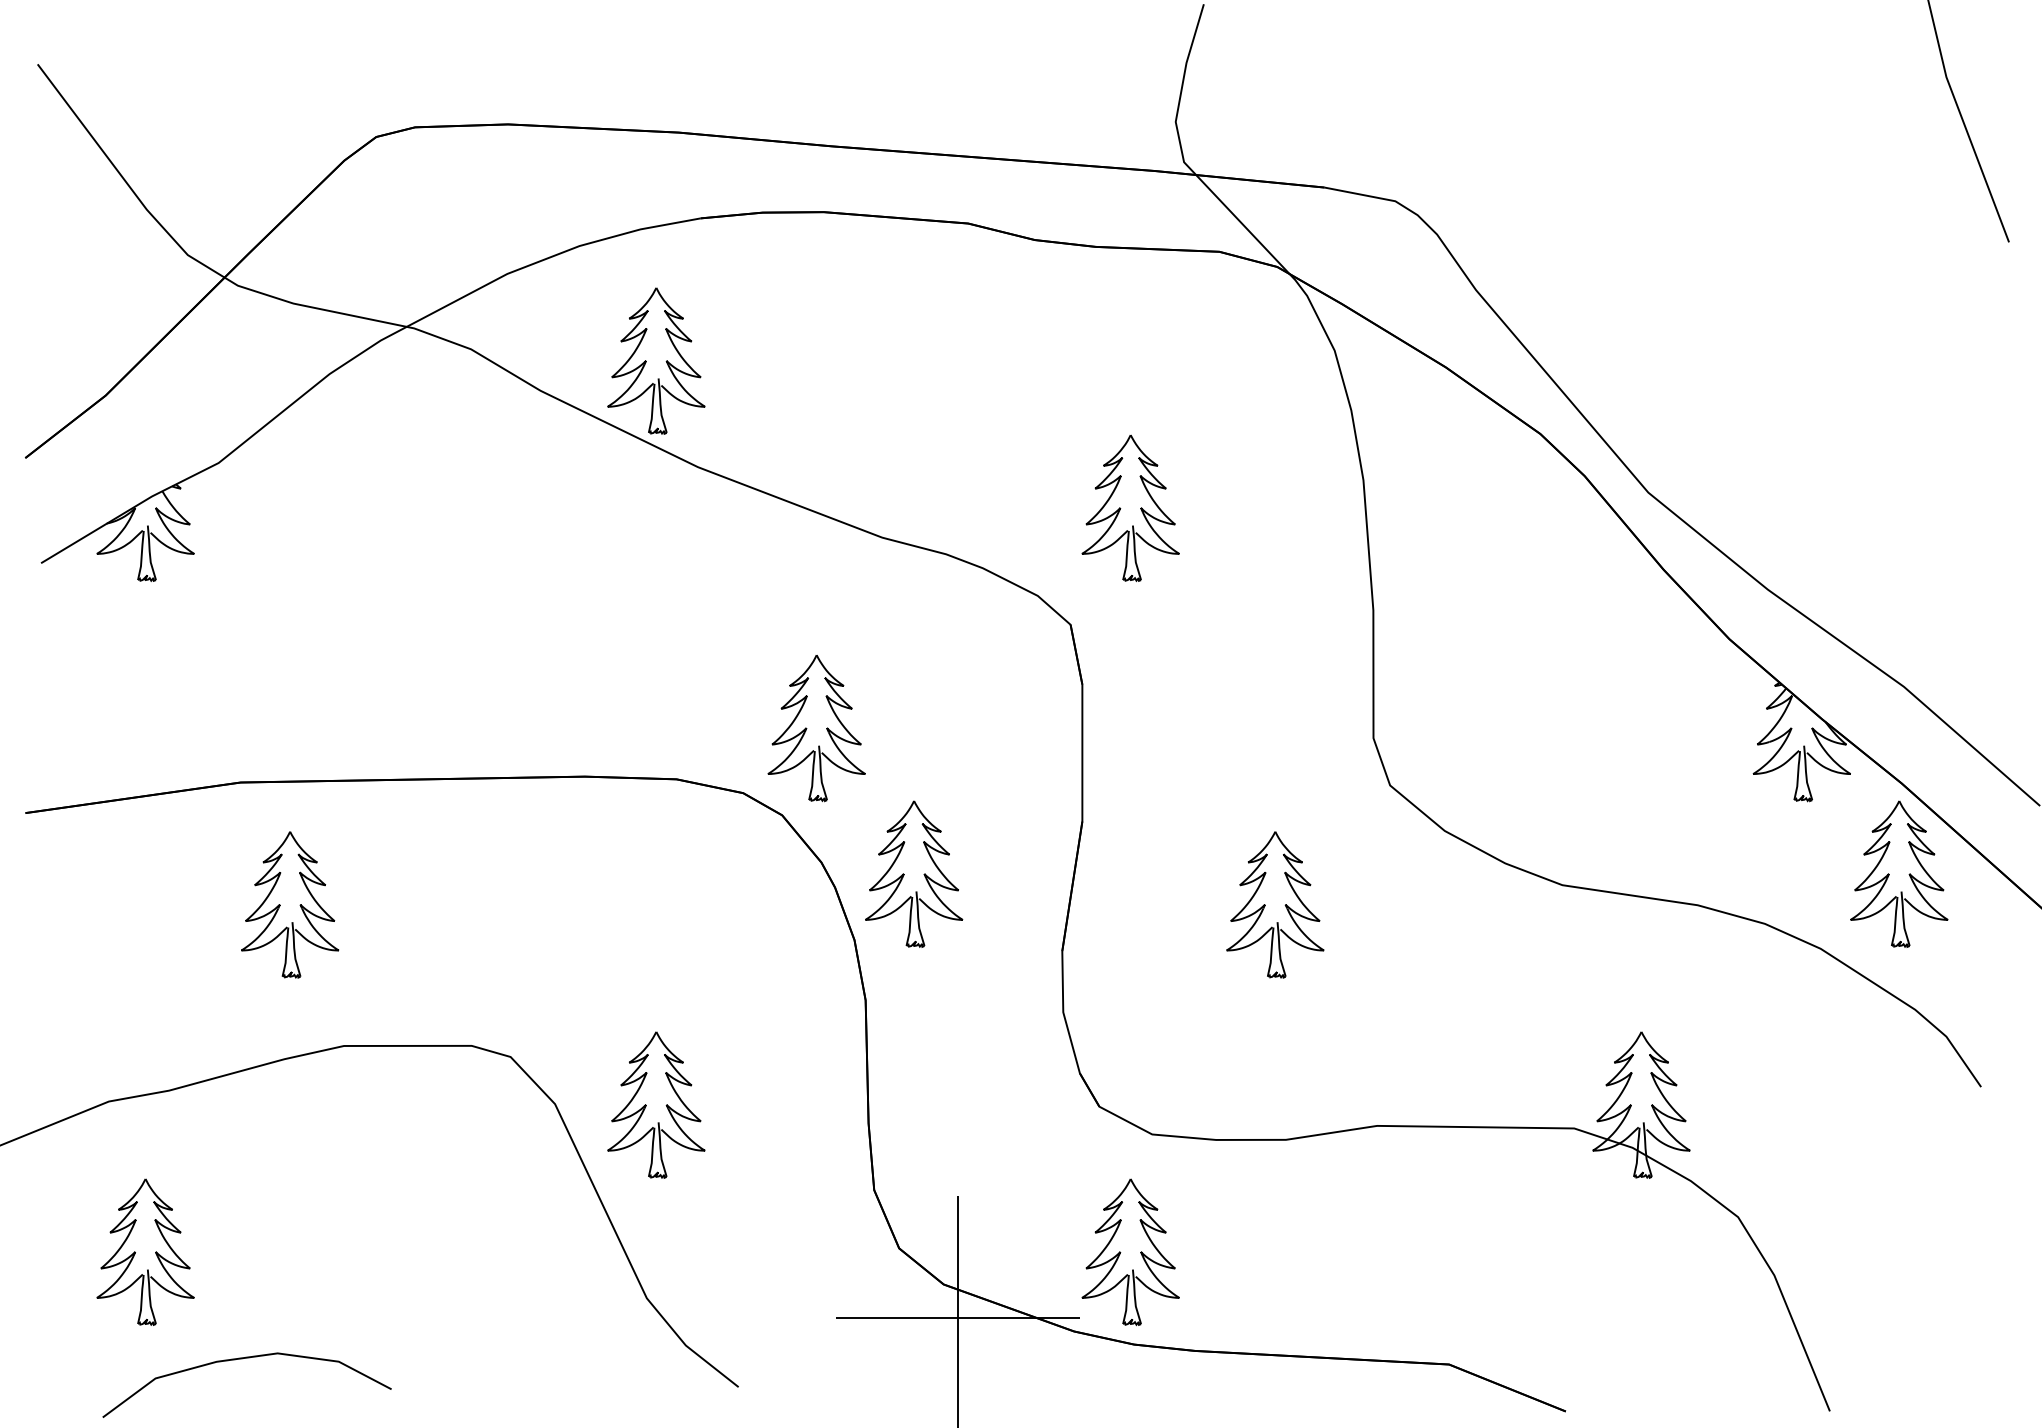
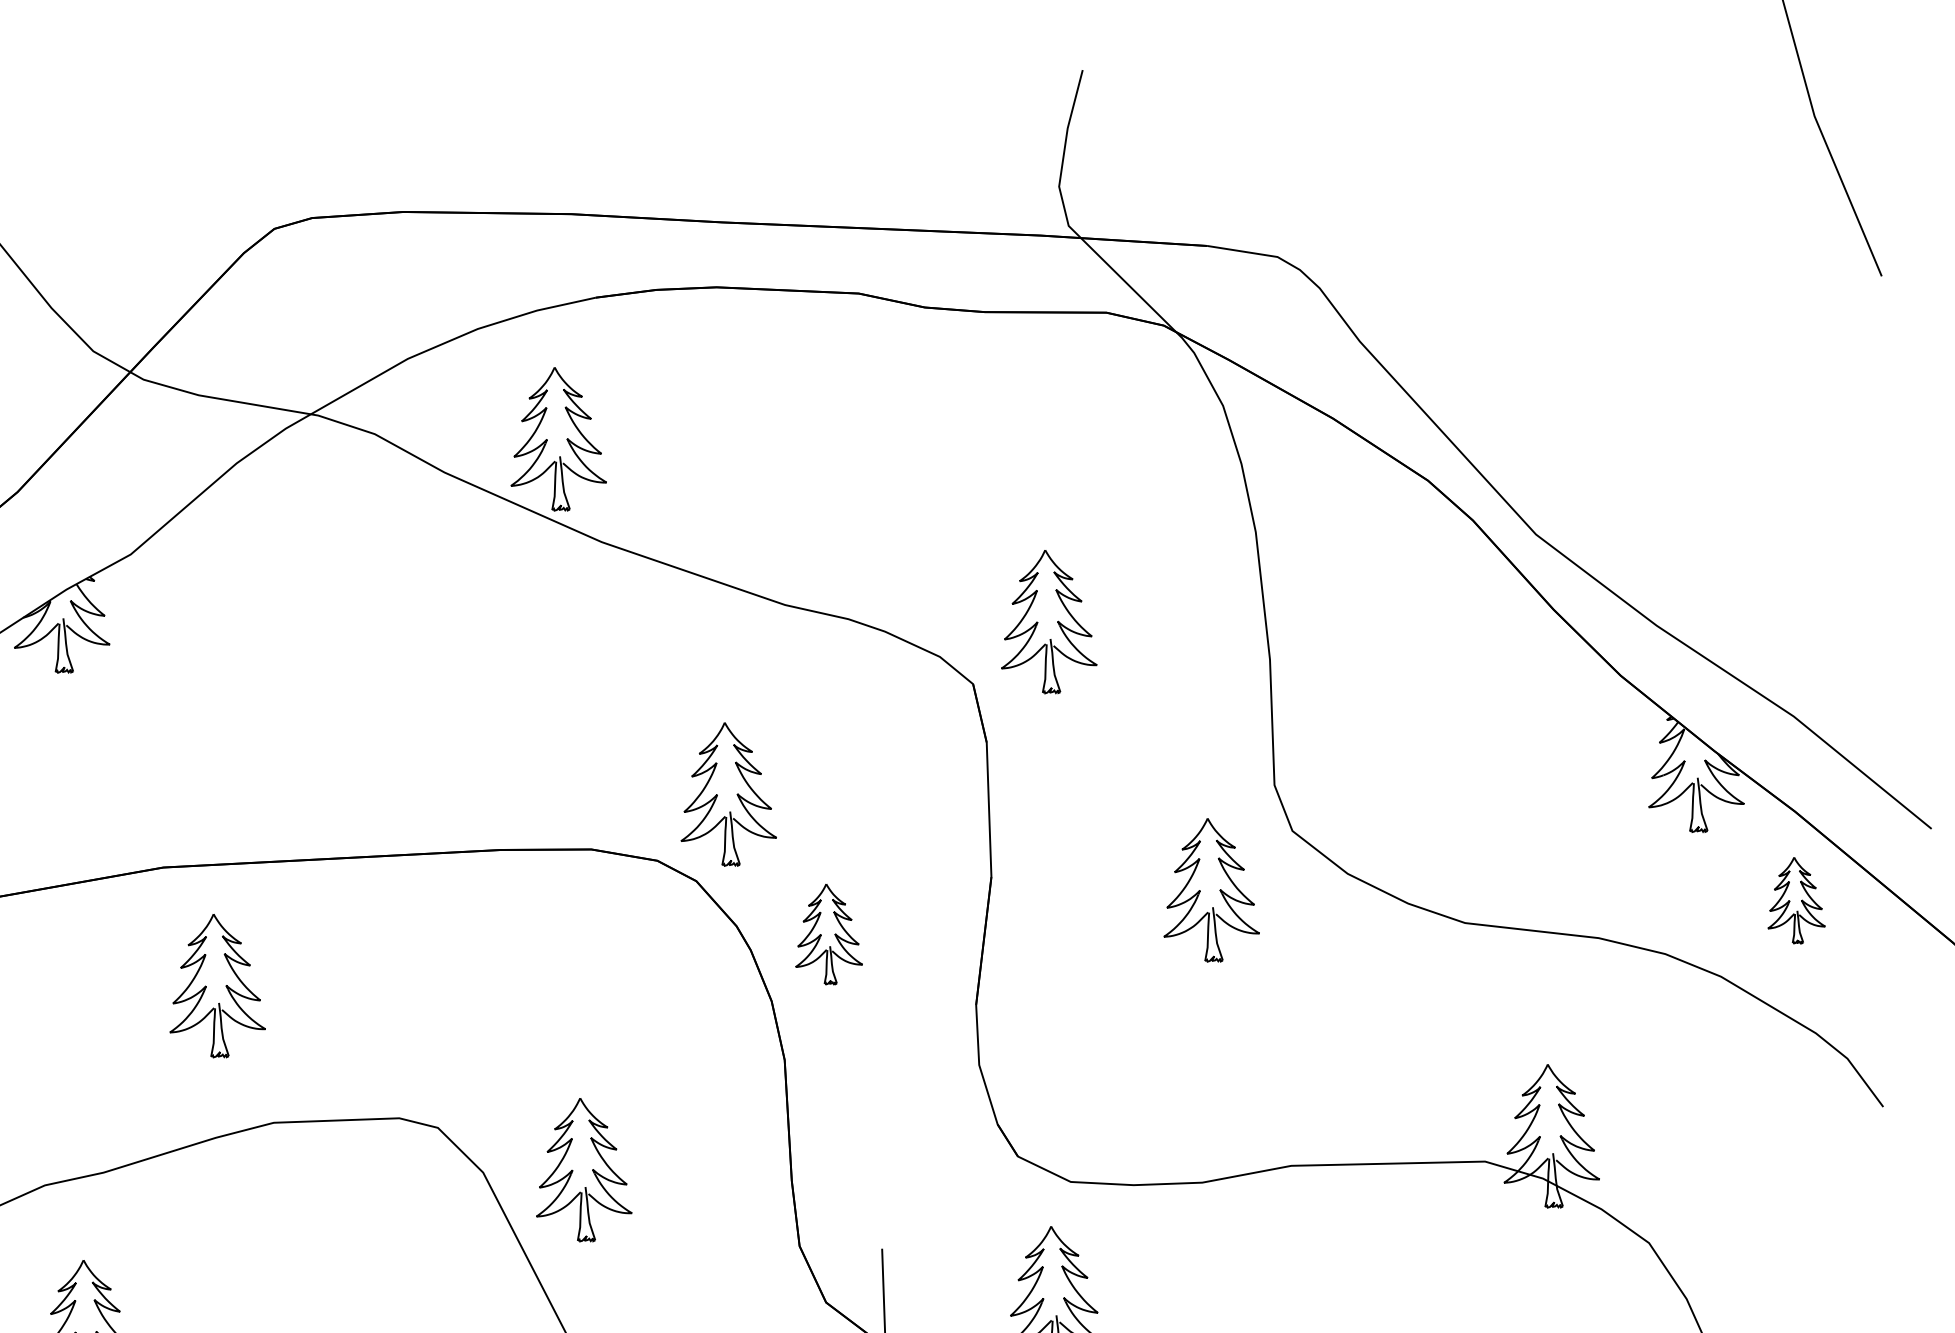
part: (1130, 507) -> (1047, 621), moved
part: (914, 873) -> (828, 933), size x0.7
part: (1899, 873) -> (1795, 900), size x0.6
part: (1275, 904) -> (1210, 889), moved

